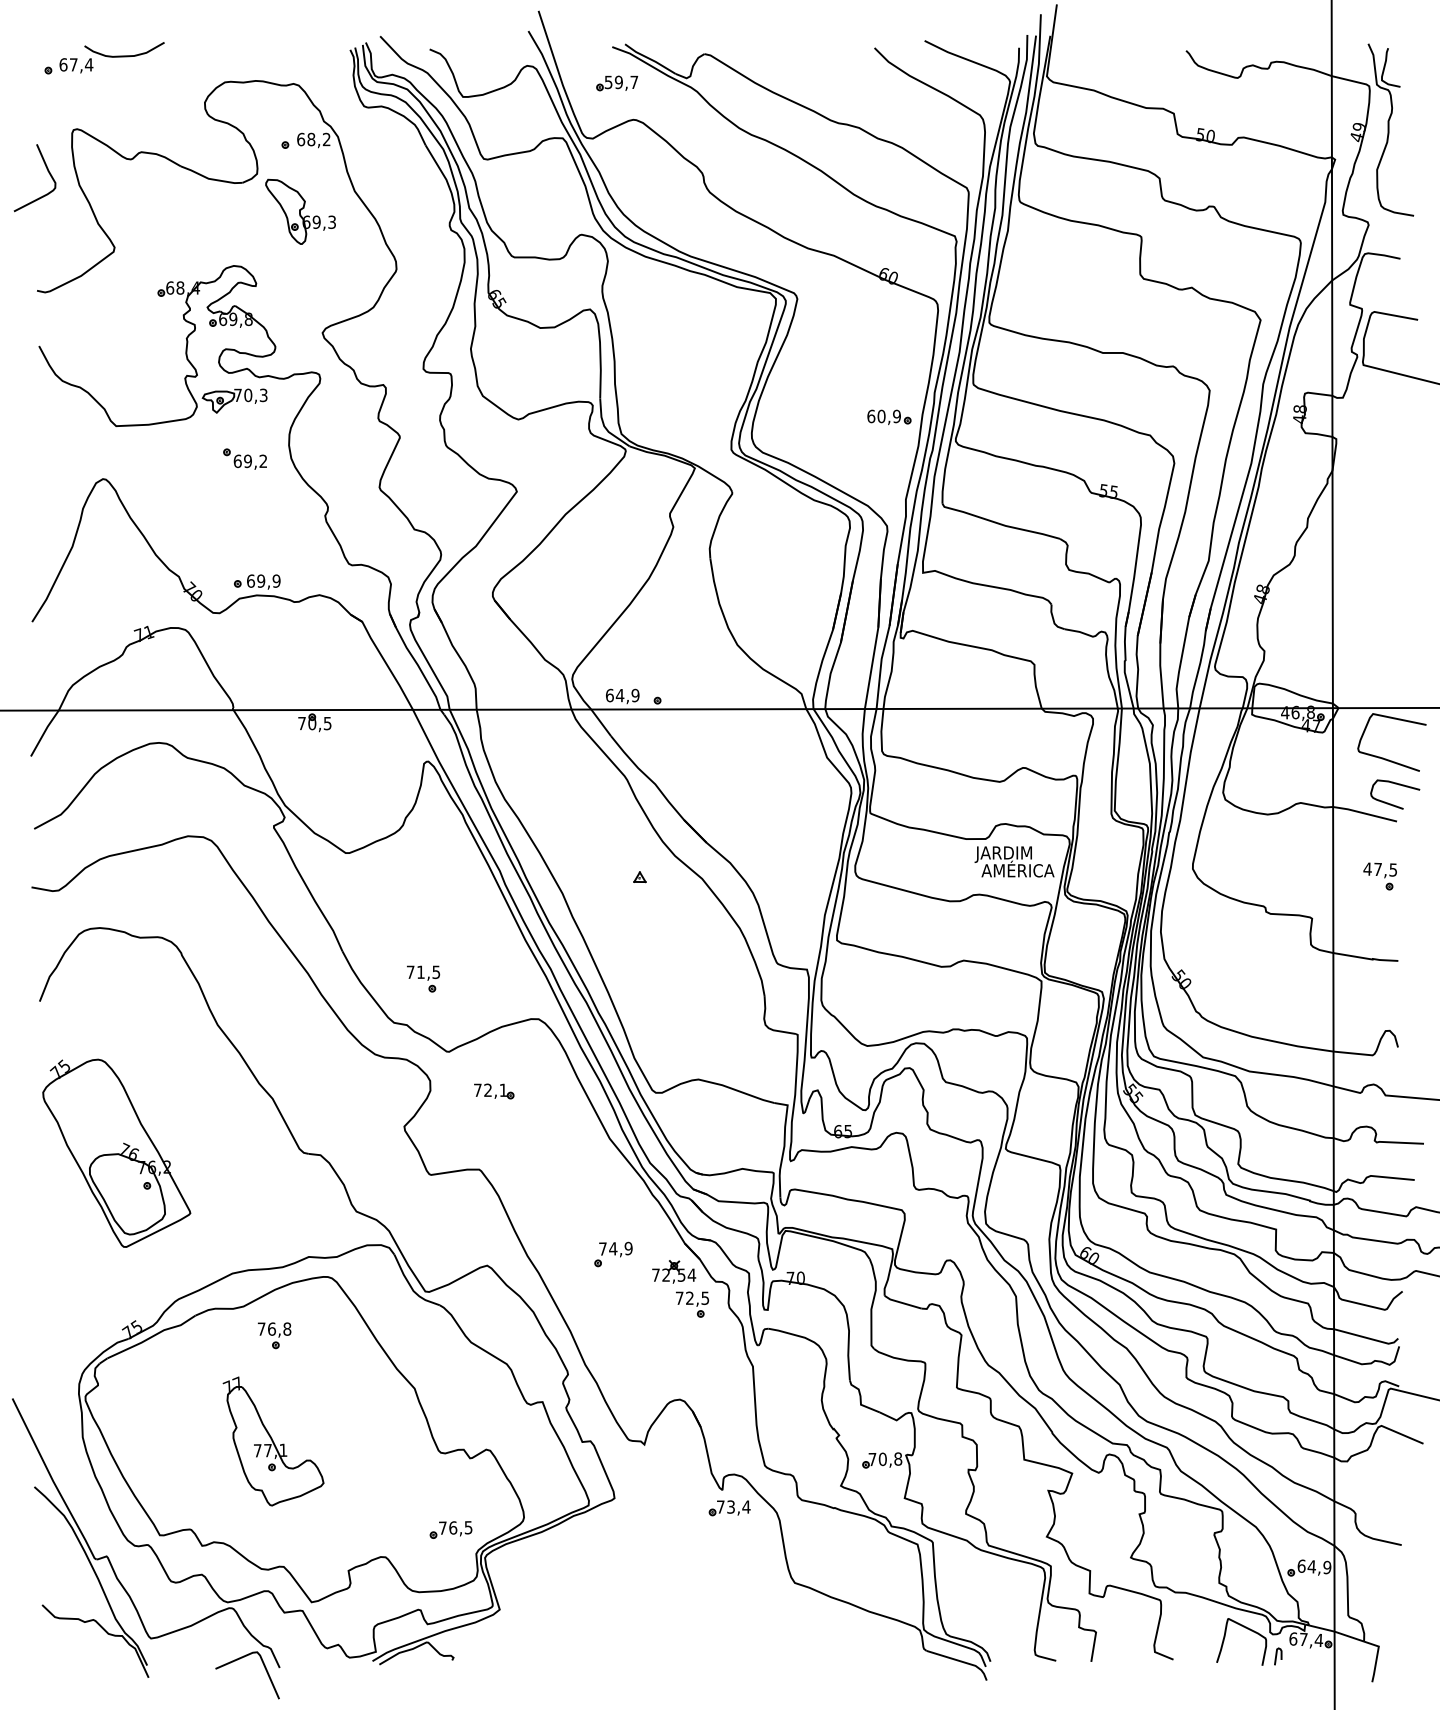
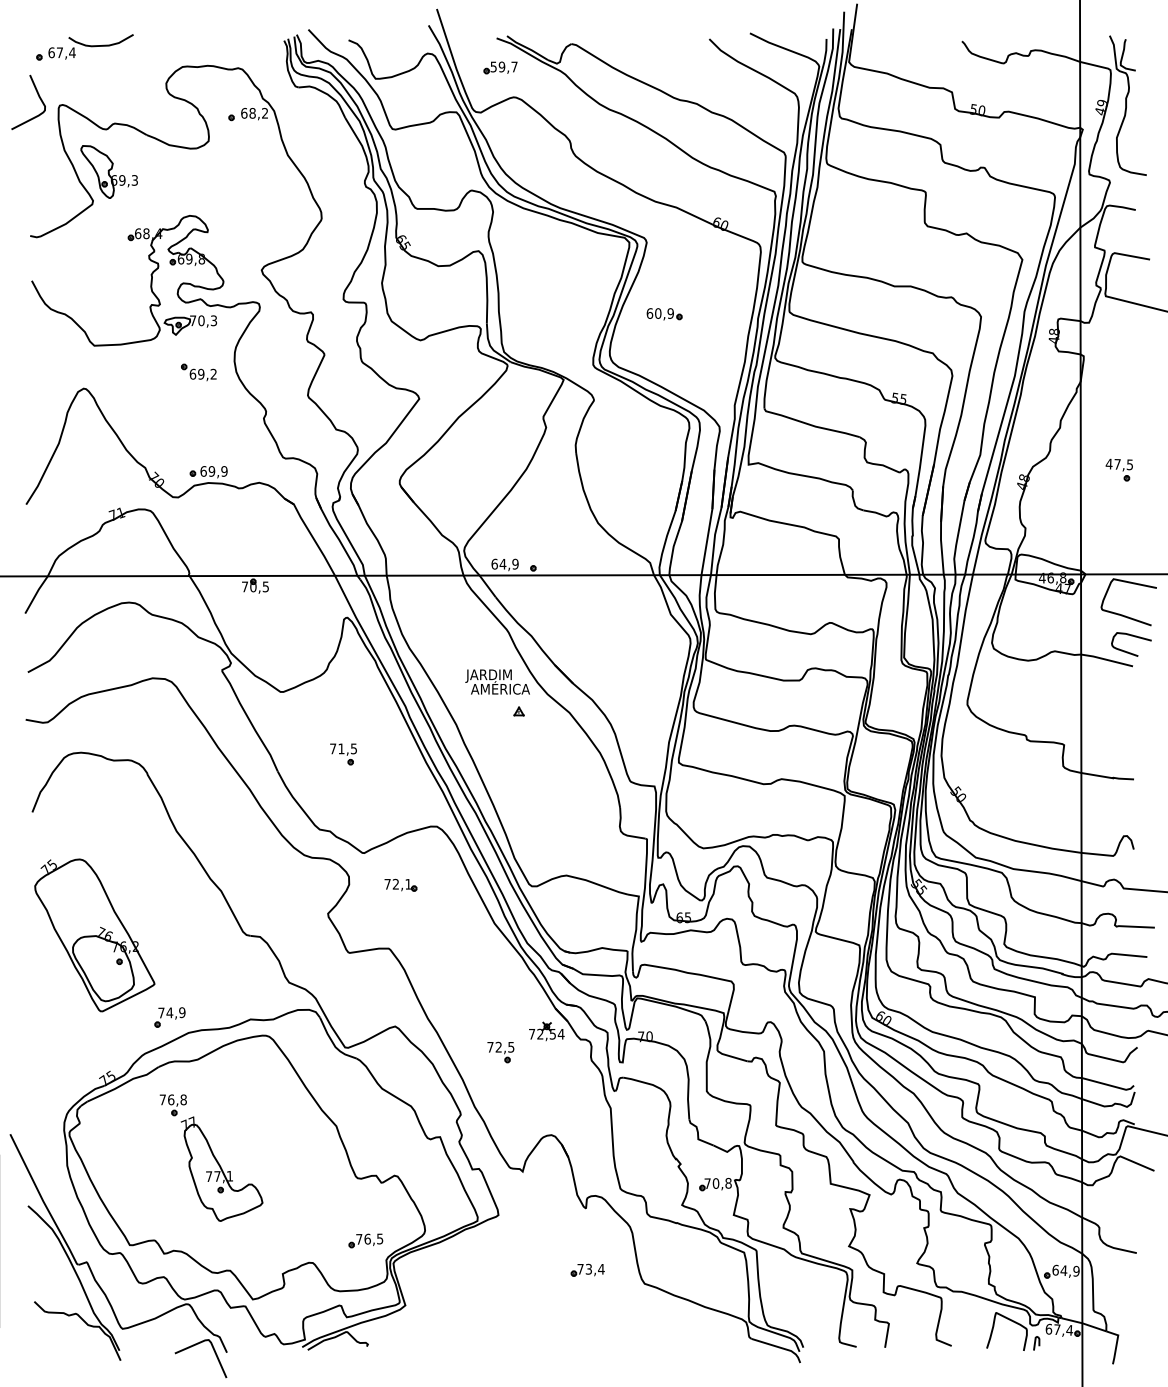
curve: (47, 171) -> (38, 97), moved
part: (300, 211) -> (109, 171), moved
part: (889, 417) -> (664, 314), moved
text: (1014, 861) -> (497, 681), moved
part: (1379, 876) -> (1118, 470), moved
part: (423, 978) -> (343, 753), moved
part: (613, 1254) -> (170, 1017), moved
part: (692, 1304) -> (500, 1052), moved
part: (274, 1335) -> (173, 1105), moved
part: (729, 1508) -> (587, 1270), moved

